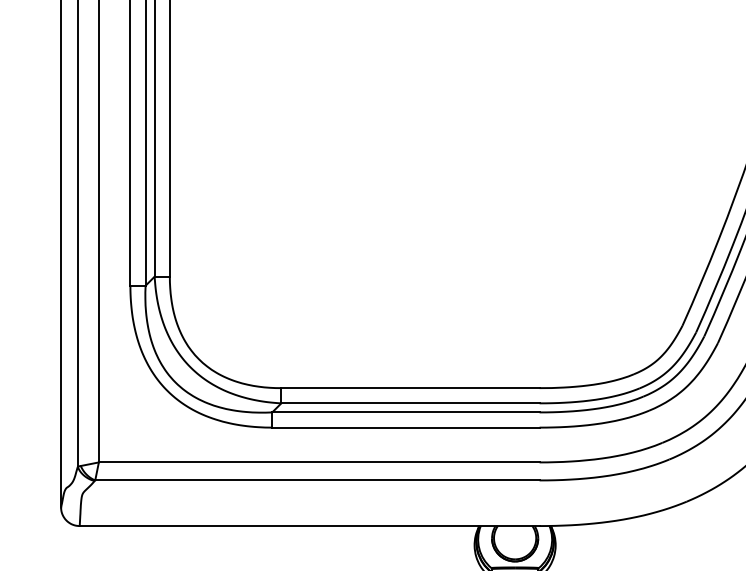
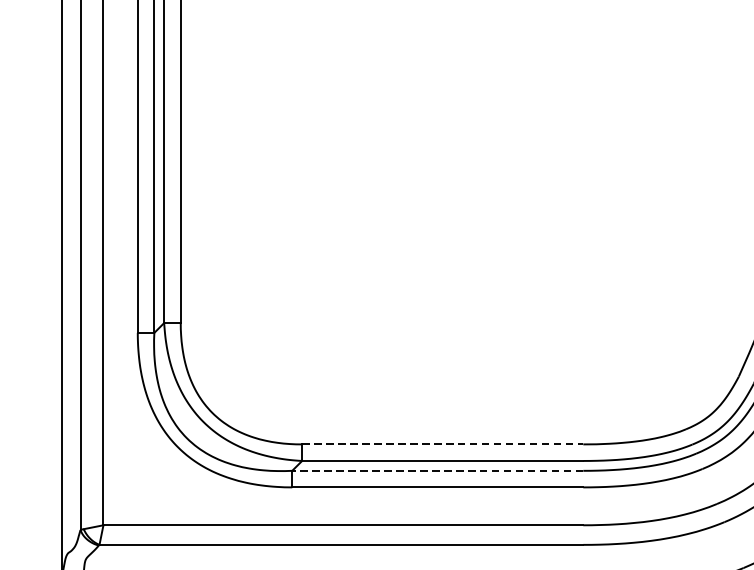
line: (410, 388) -> (442, 444), solid -> dashed
line: (405, 412) -> (437, 470), solid -> dashed

